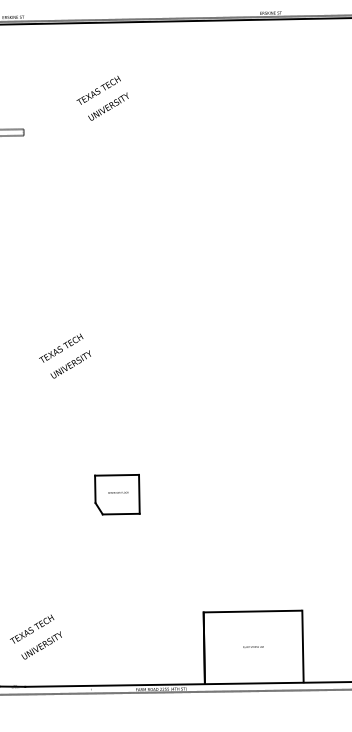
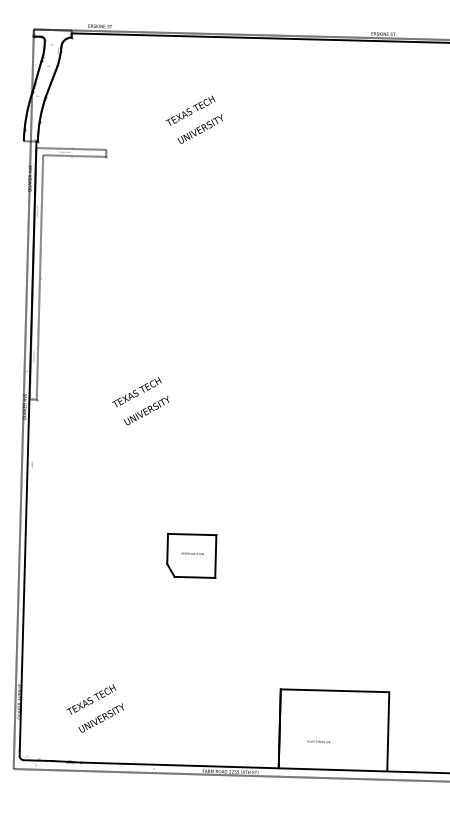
text: (253, 646) -> (318, 741), moved

